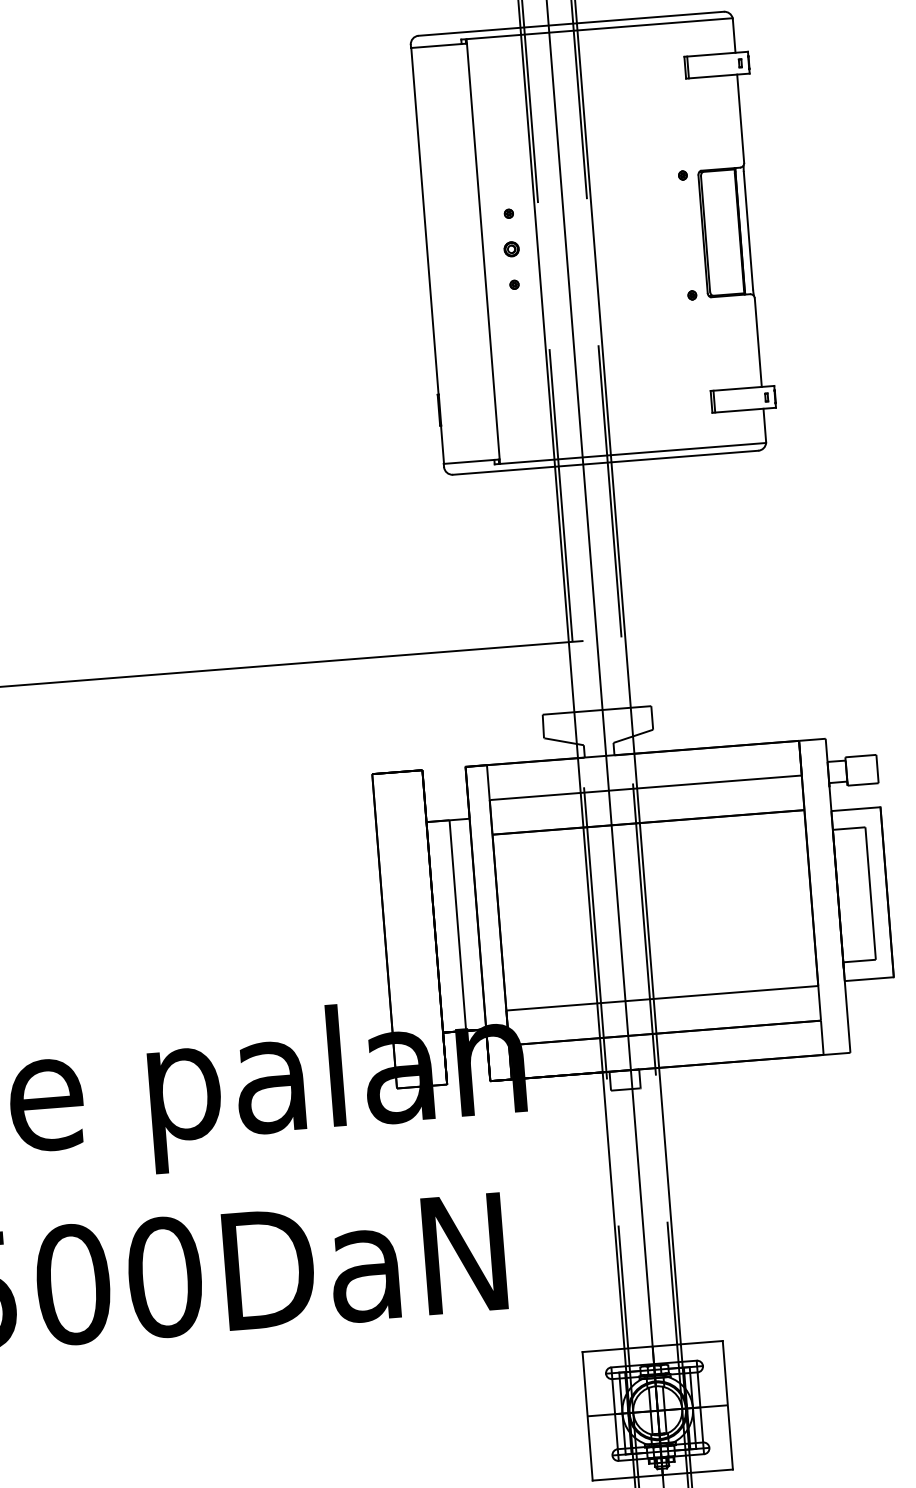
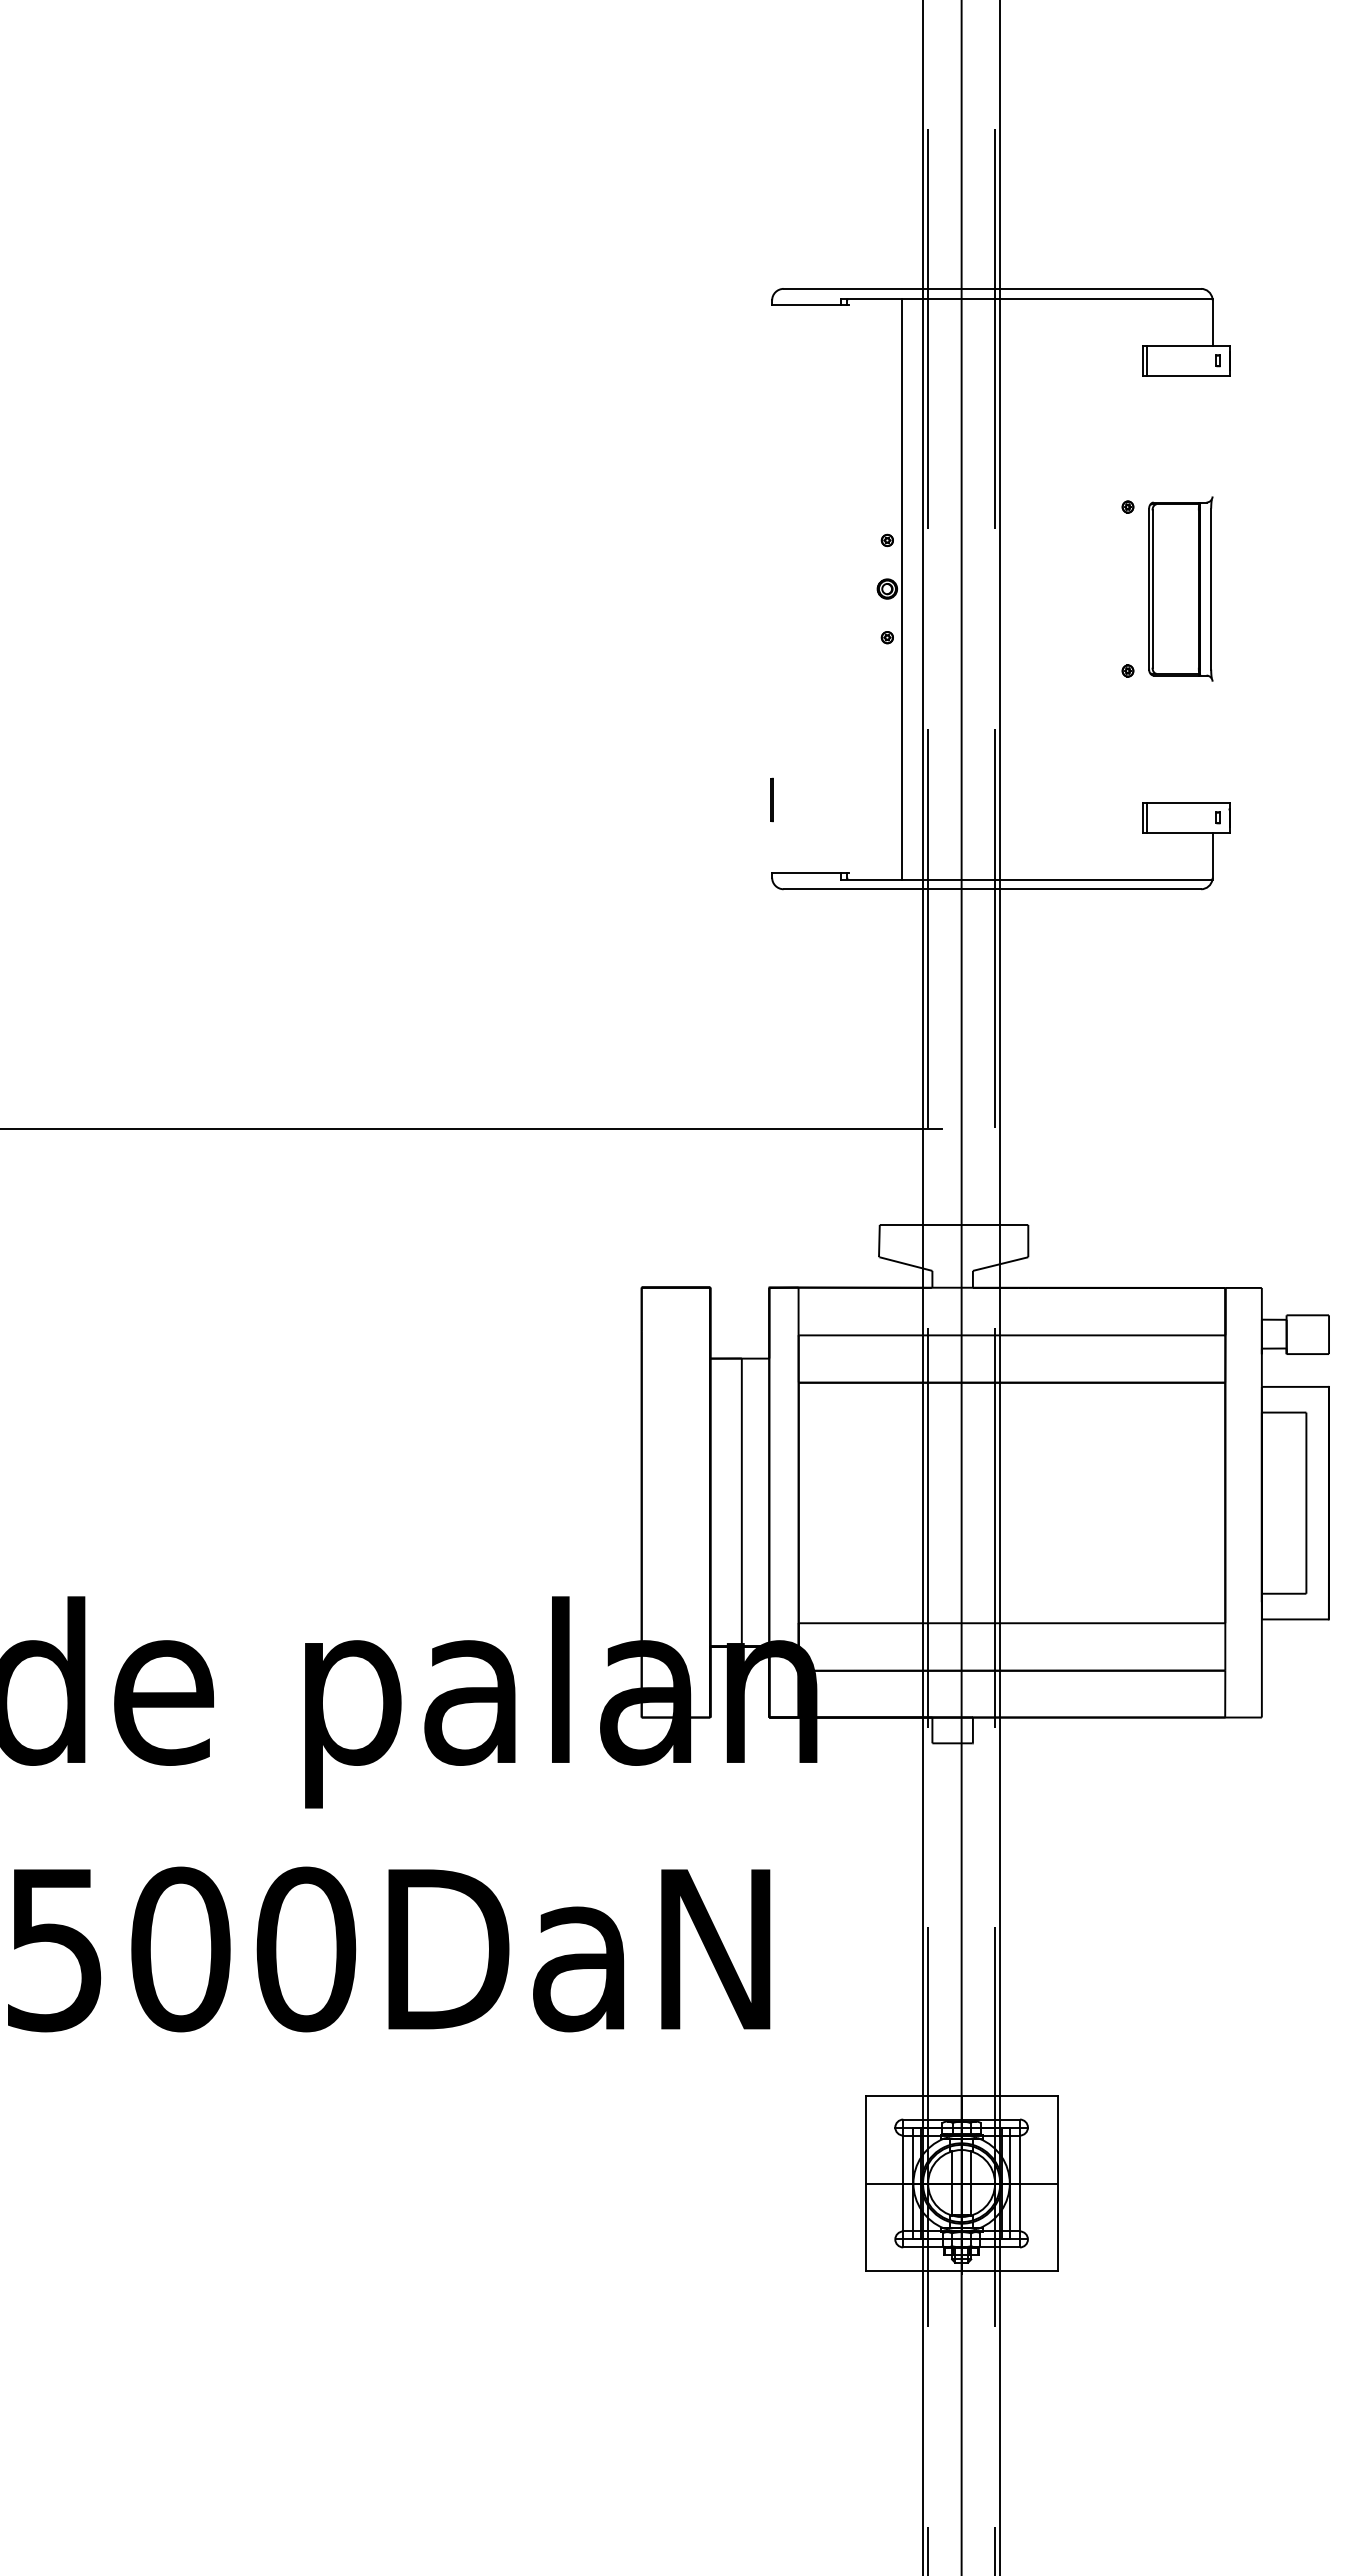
line: (740, 118) -> (1212, 435), removed
line: (424, 221) -> (772, 541), removed
line: (483, 251) -> (901, 588), moved
line: (758, 342) -> (1212, 741), removed
line: (442, 444) -> (772, 847), removed

